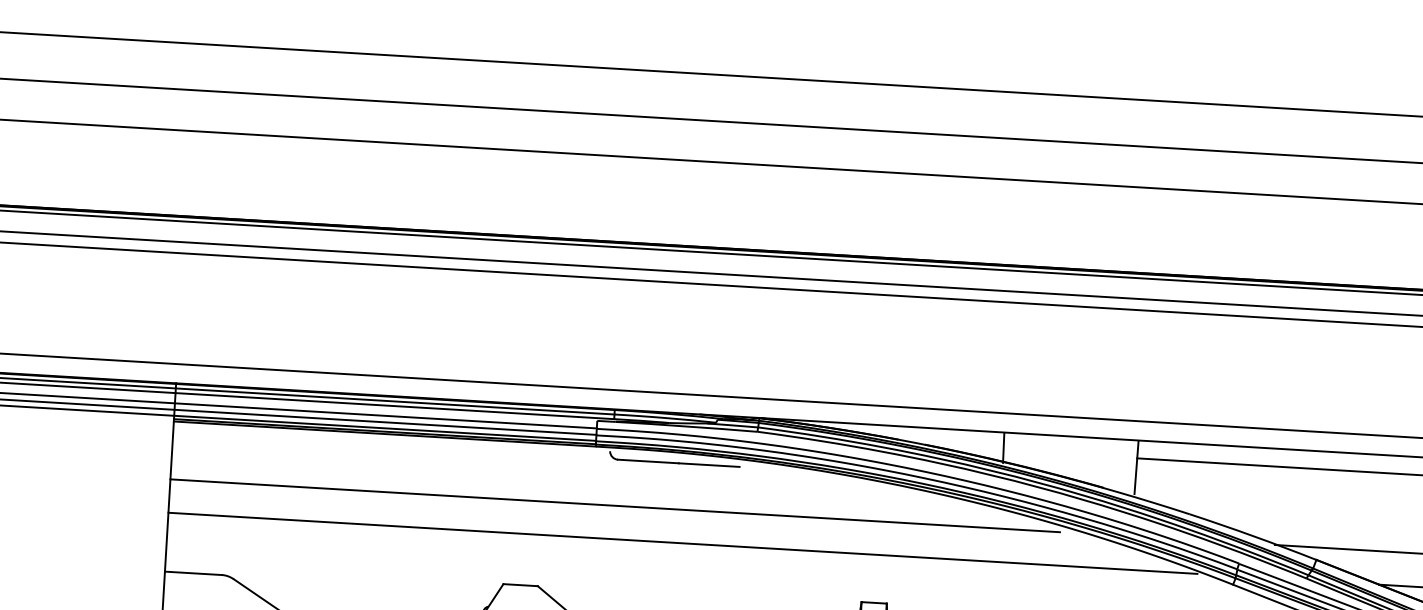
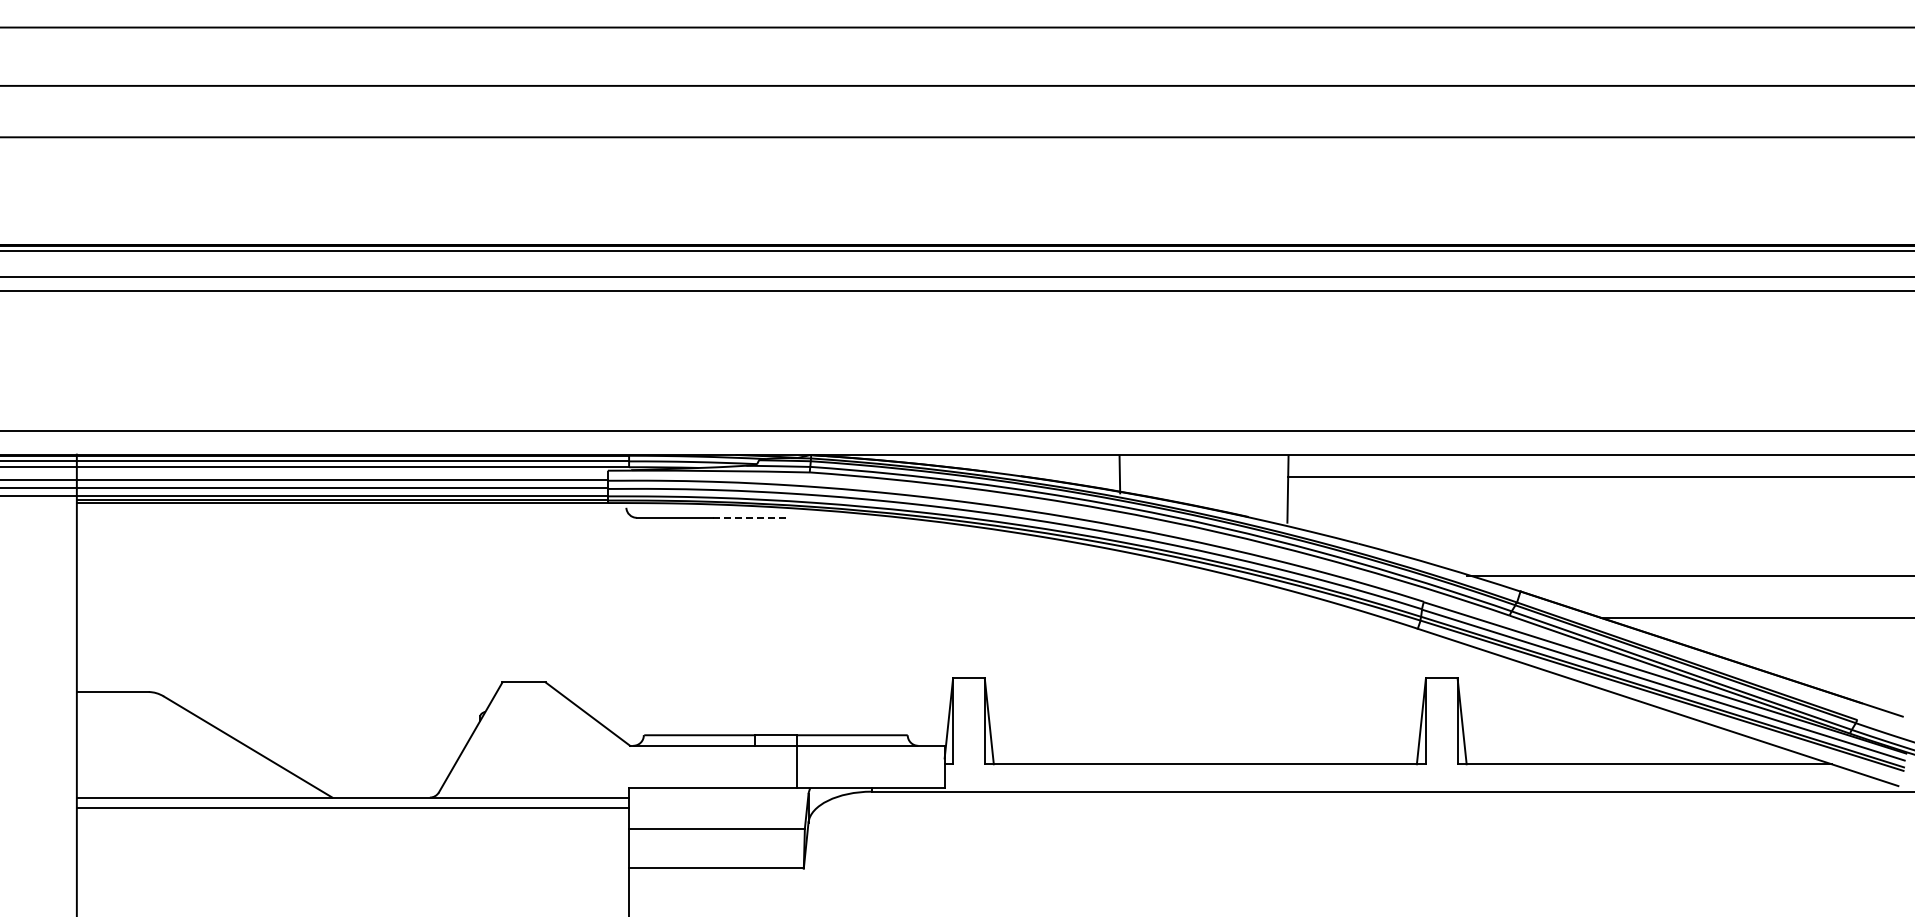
line: (709, 464) -> (752, 517), solid -> dashed
line: (614, 505) -> (636, 575), removed
line: (682, 542) -> (724, 617), removed

